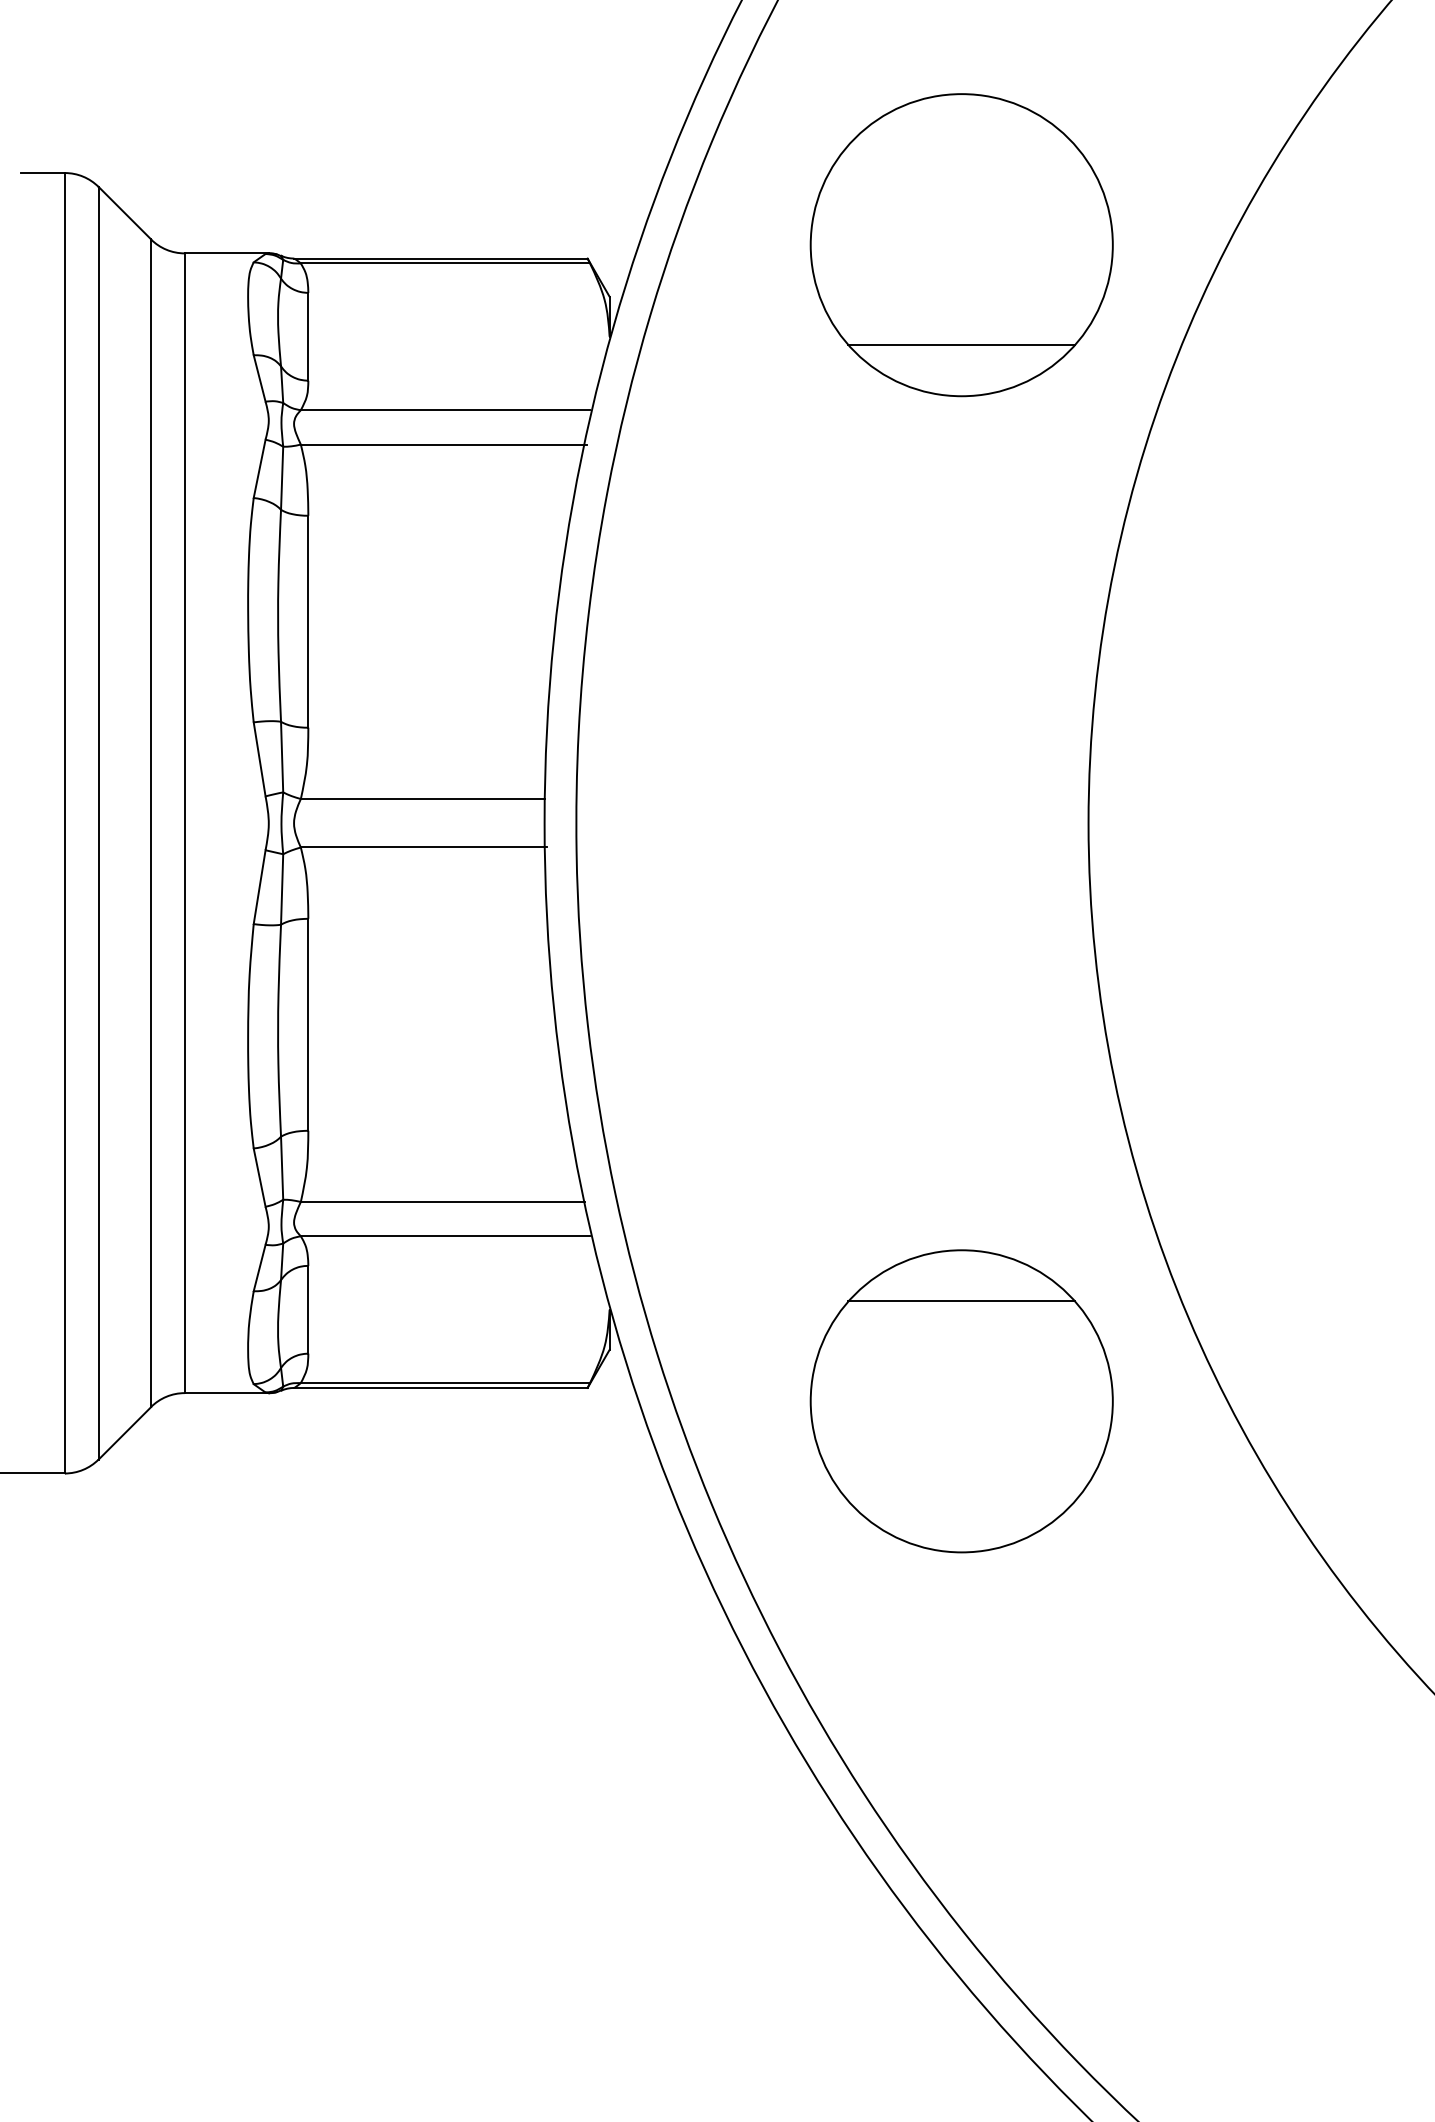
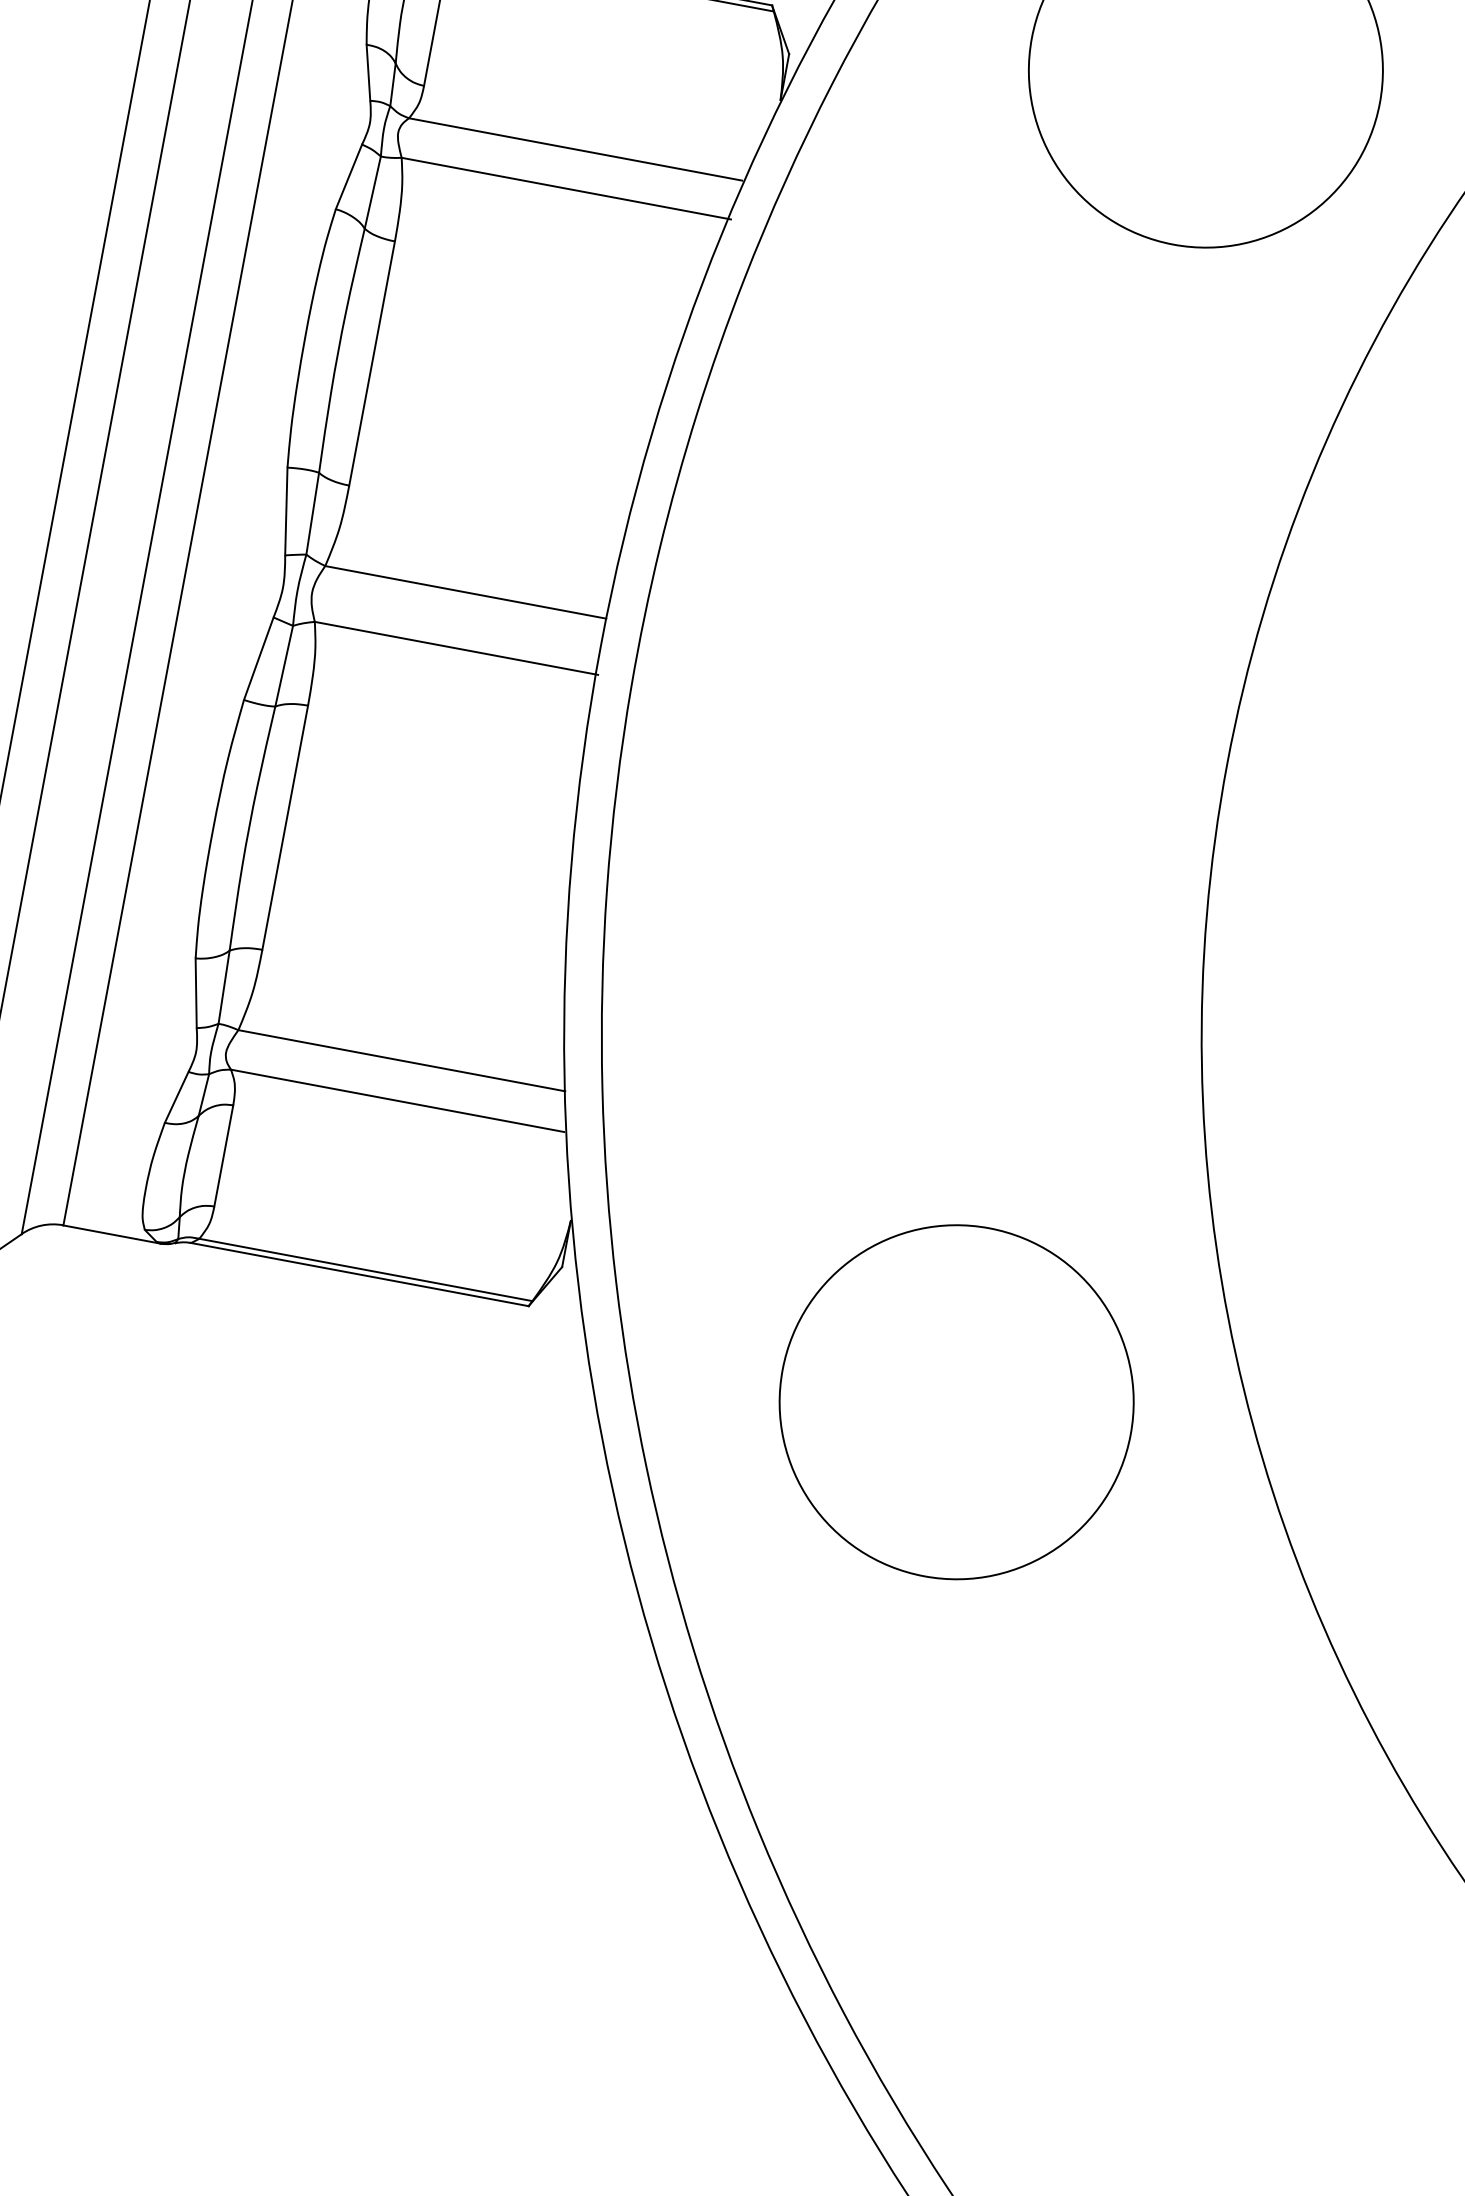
line: (961, 345) -> (1183, 186), removed
line: (961, 1301) -> (977, 1287), removed

